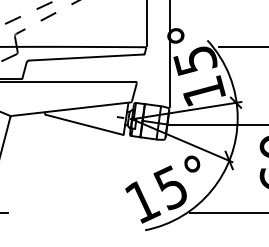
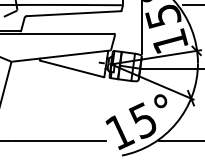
line: (68, 212) -> (59, 140), added

